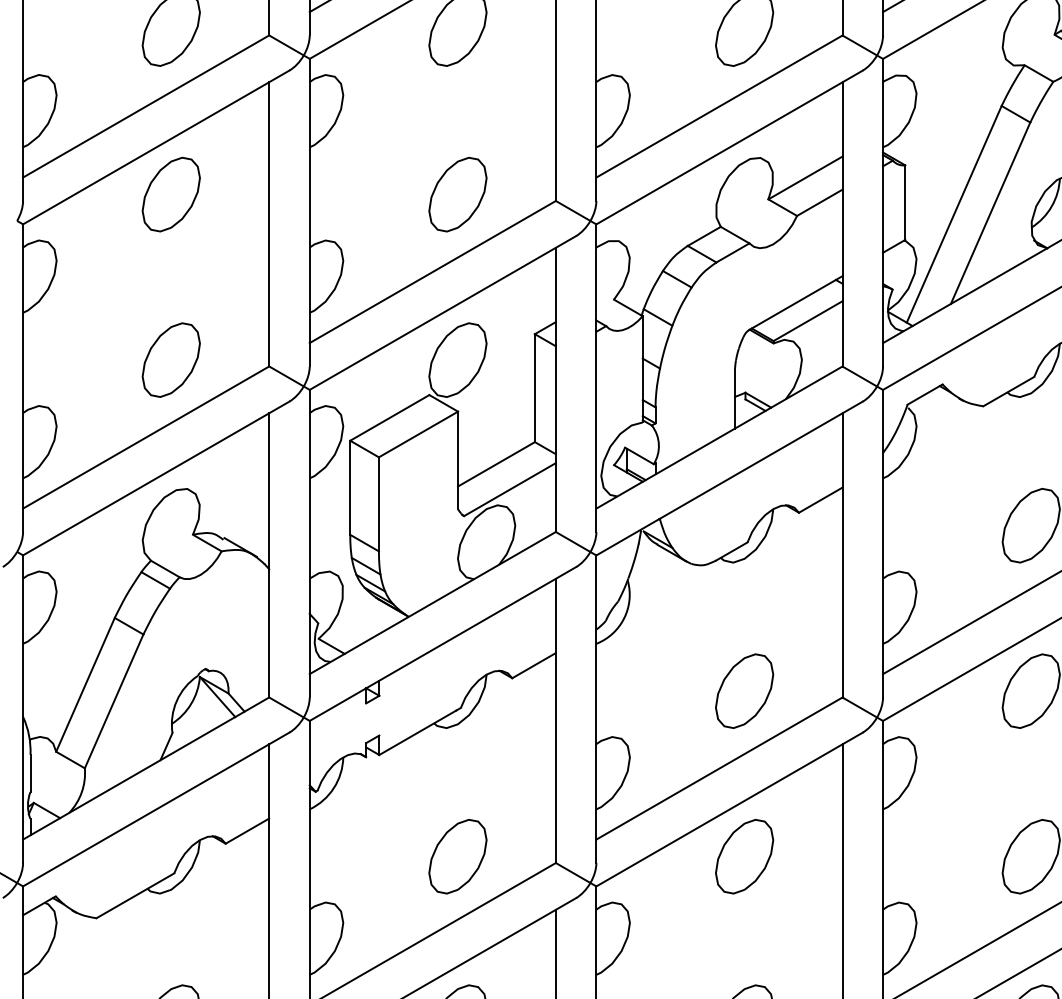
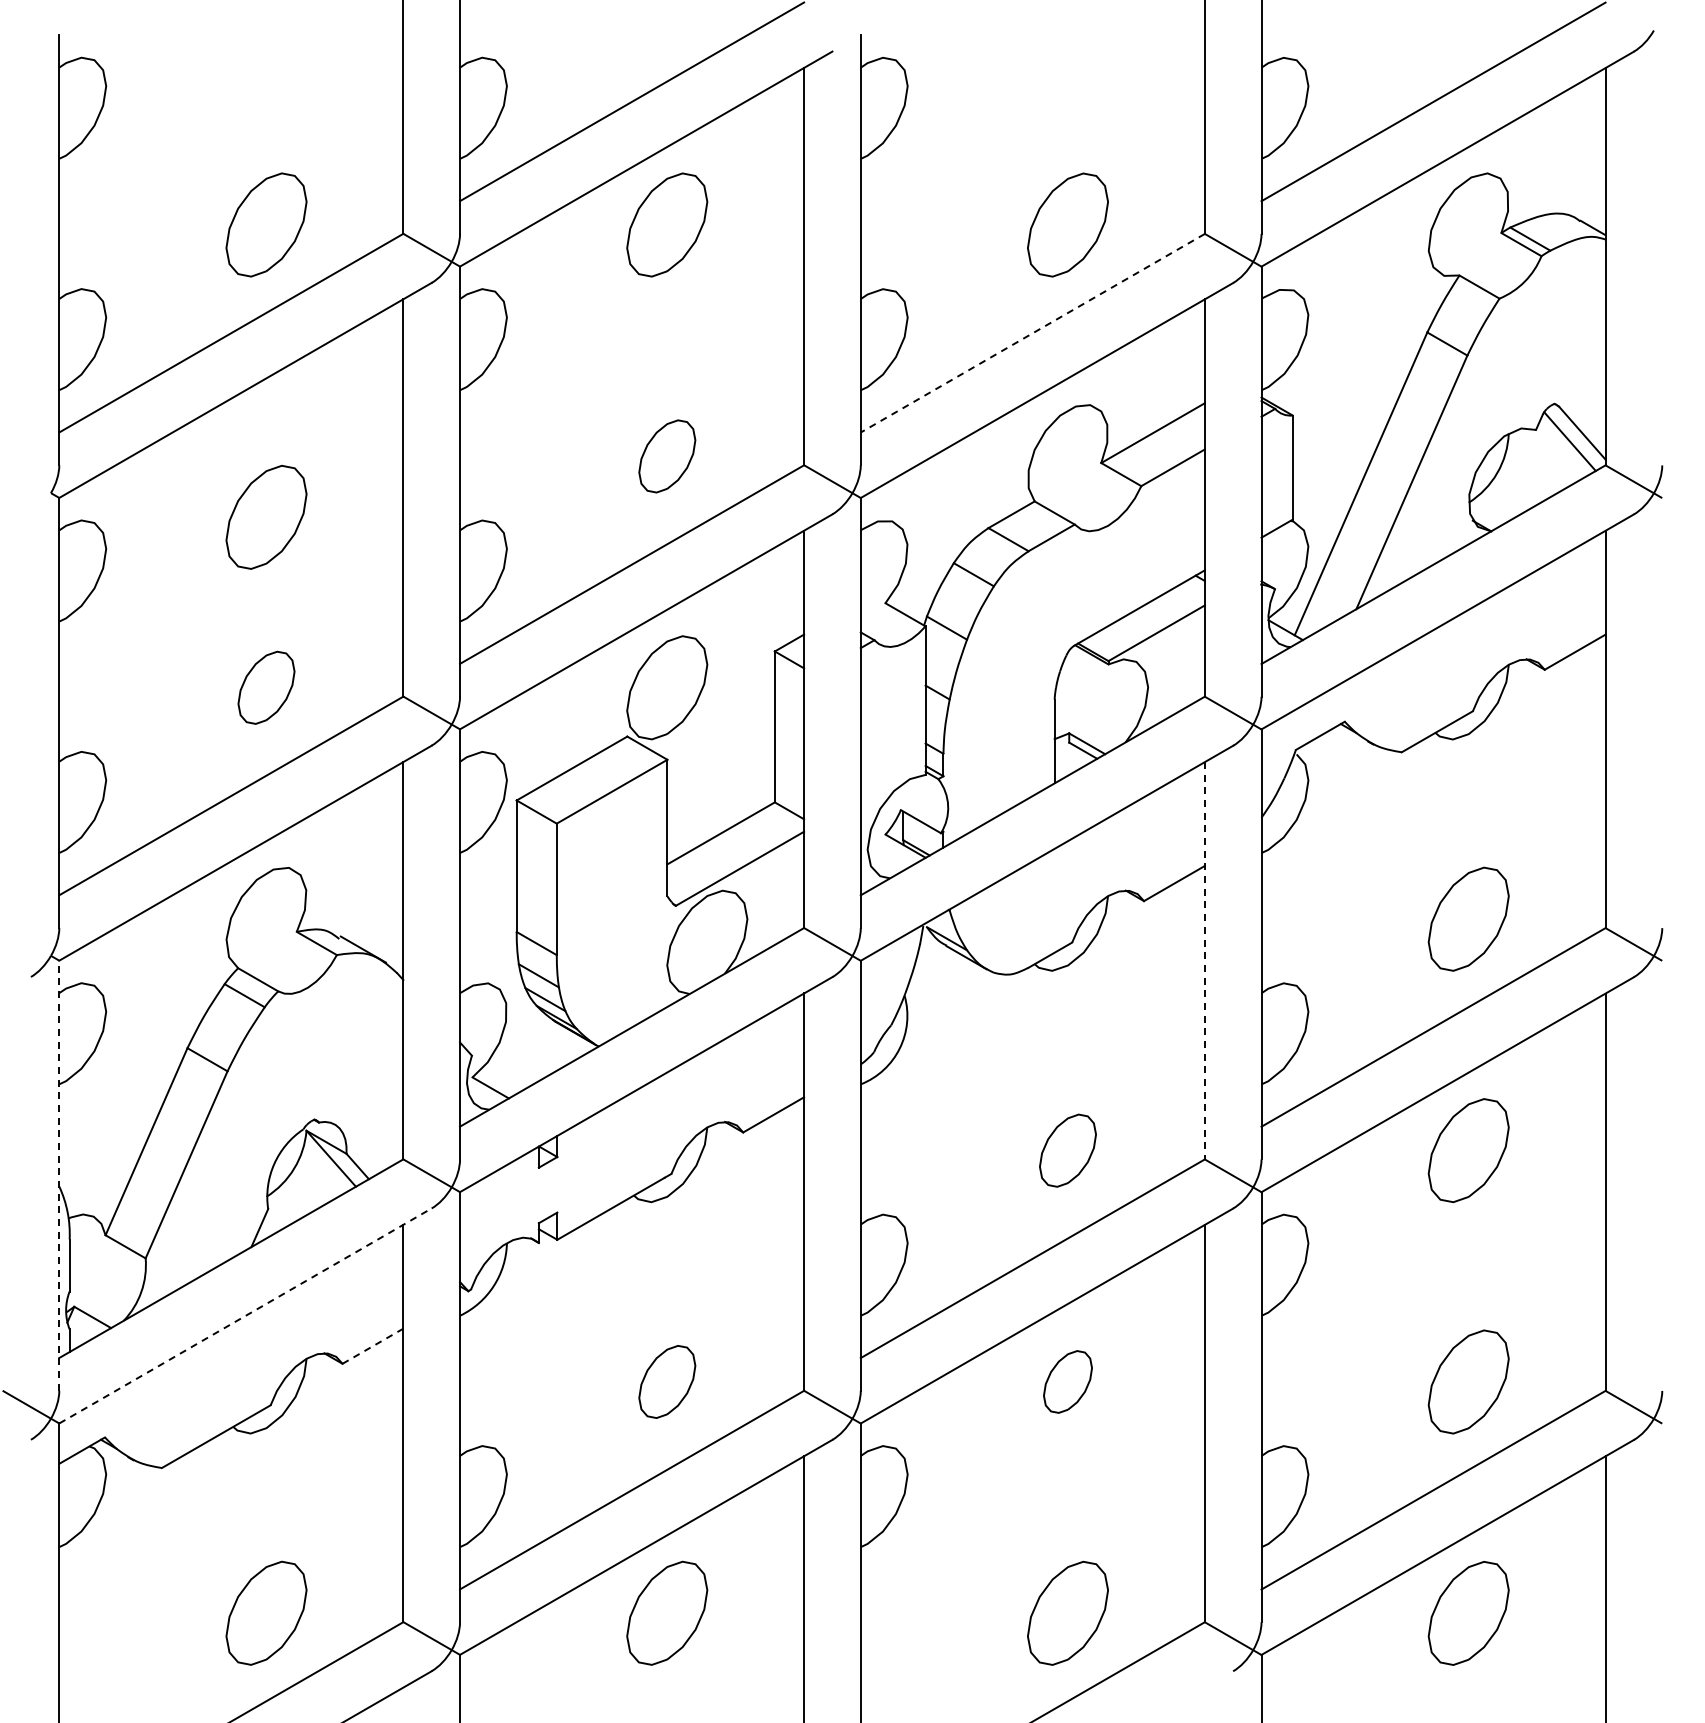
line: (719, 106) -> (1032, 333), solid -> dashed
part: (171, 194) -> (266, 517), moved
part: (458, 194) -> (667, 456), size x0.7
part: (171, 359) -> (266, 687), size x0.7
line: (842, 555) -> (1204, 960), solid -> dashed
part: (744, 691) -> (1067, 1150), size x0.7
line: (23, 709) -> (59, 1175), solid -> dashed
line: (156, 809) -> (245, 1315), solid -> dashed
line: (247, 830) -> (373, 1345), solid -> dashed
part: (458, 856) -> (667, 1381), size x0.7
part: (744, 856) -> (1067, 1381), size x0.6

